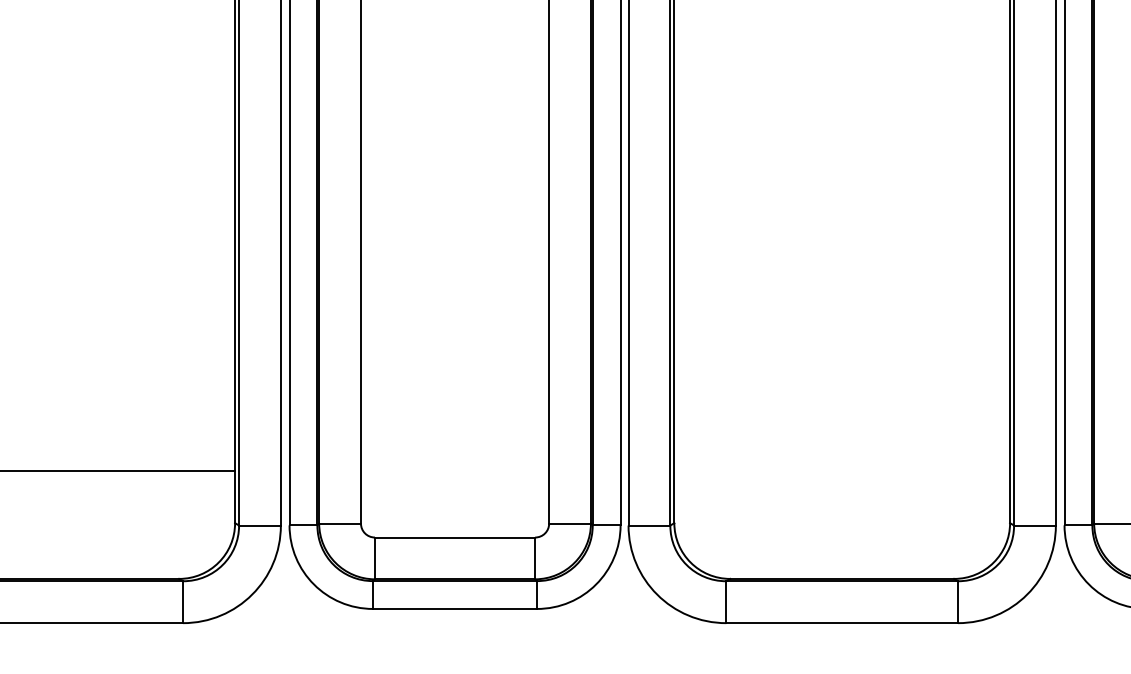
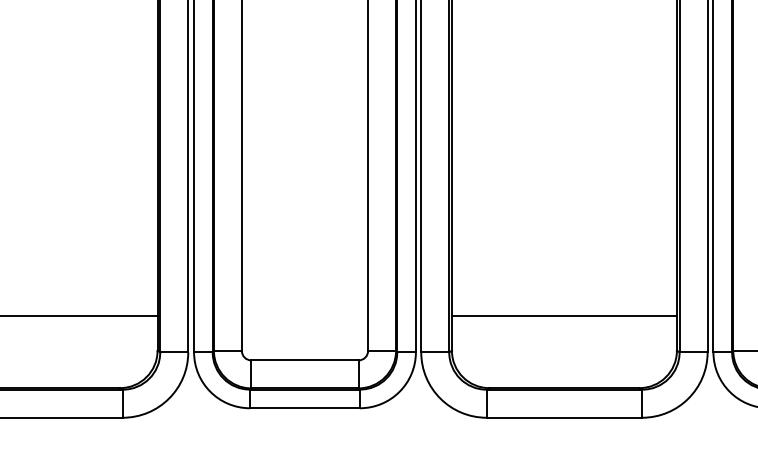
line: (840, 472) -> (563, 316), added

